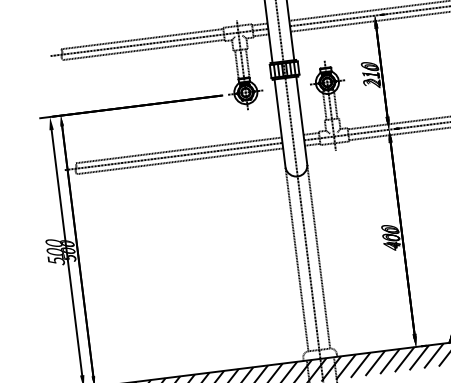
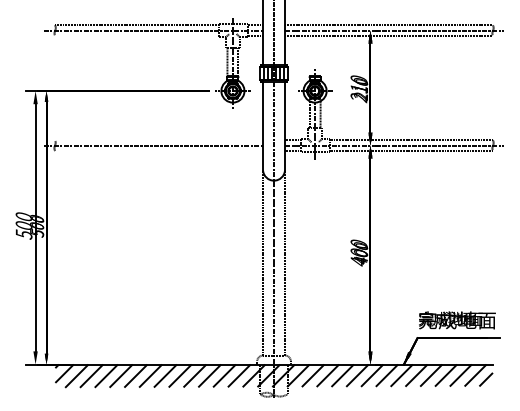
line: (143, 50) -> (136, 36), removed
line: (179, 150) -> (159, 140), removed
line: (180, 161) -> (159, 151), removed

